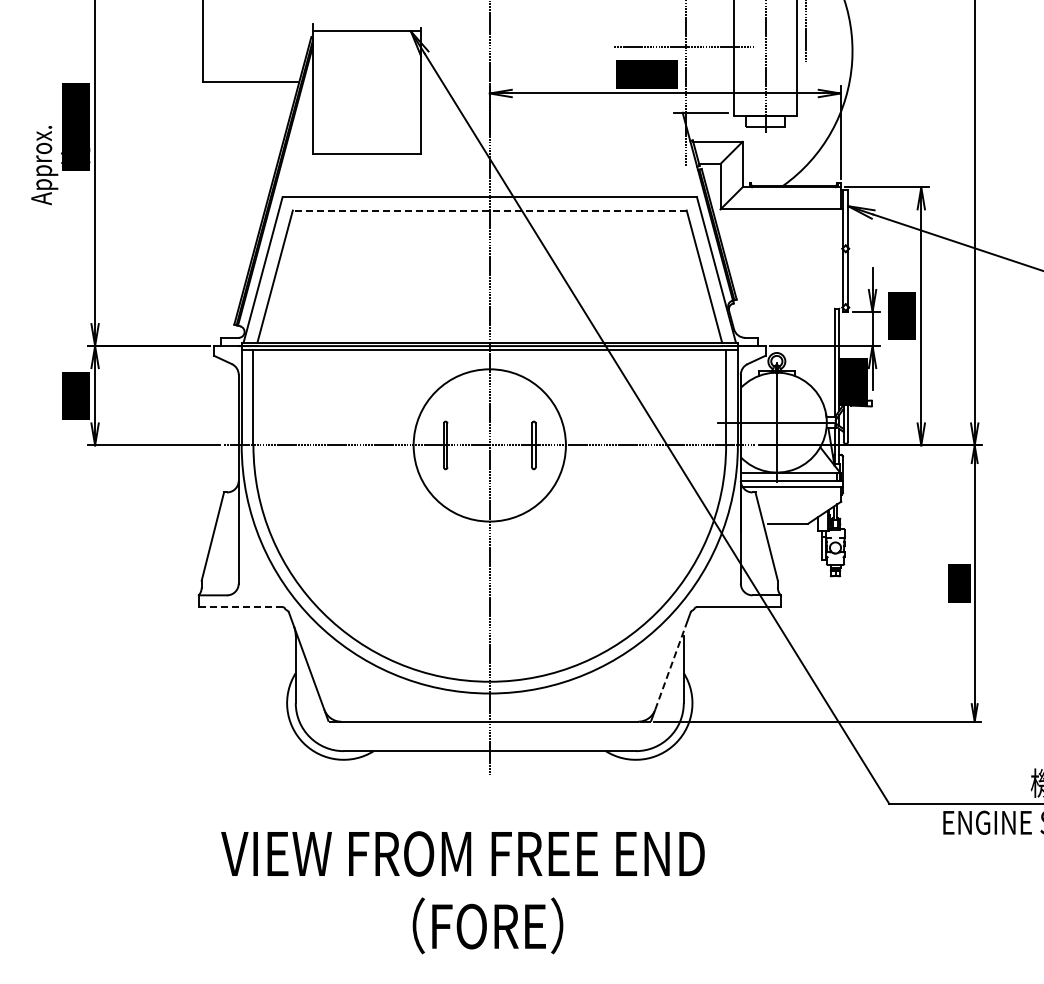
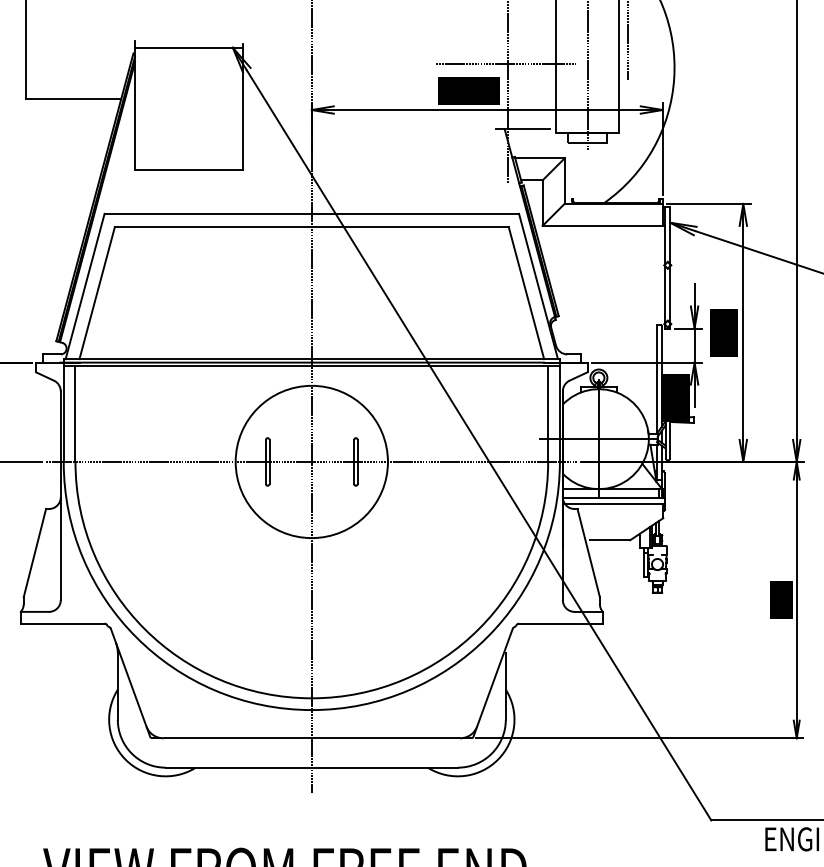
line: (489, 210) -> (311, 227), dashed -> solid
line: (240, 607) -> (62, 624), dashed -> solid
line: (670, 668) -> (492, 685), dashed -> solid

